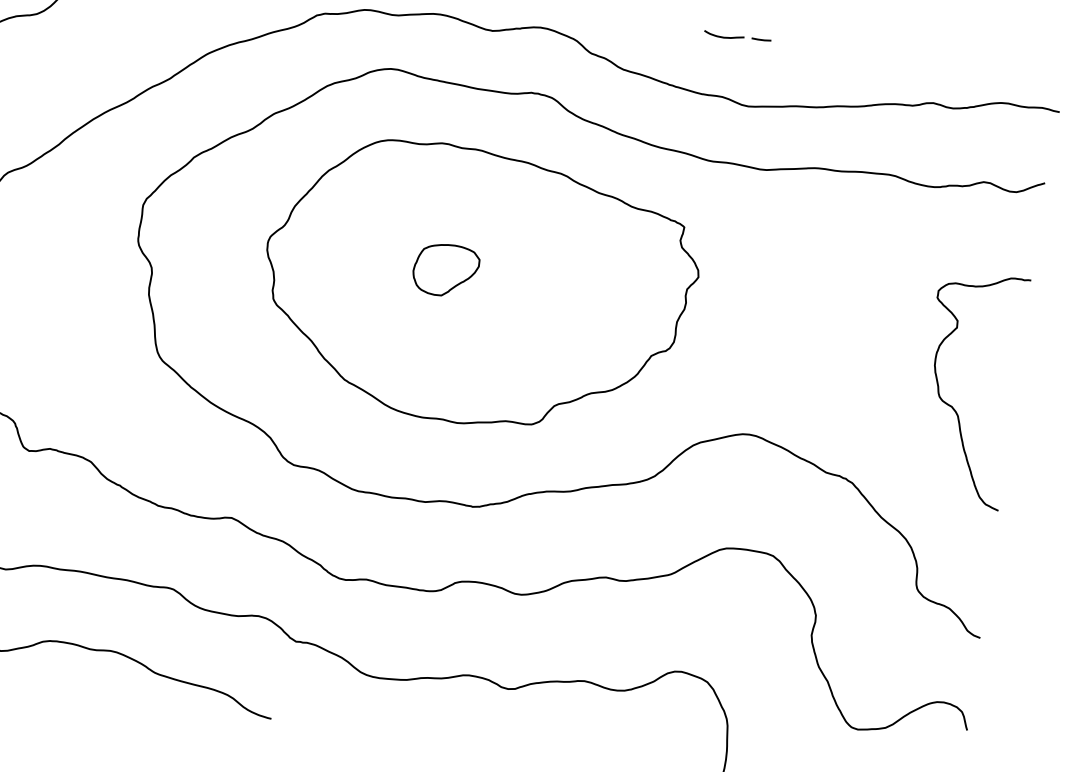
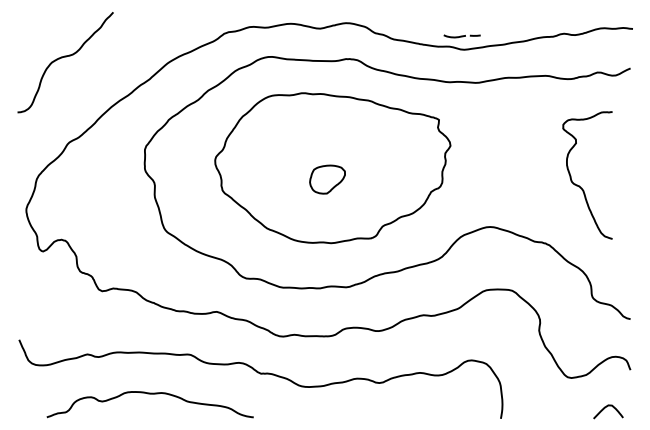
part: (736, 37) -> (461, 36), moved
part: (445, 270) -> (327, 179), moved
curve: (952, 405) -> (579, 185), moved

